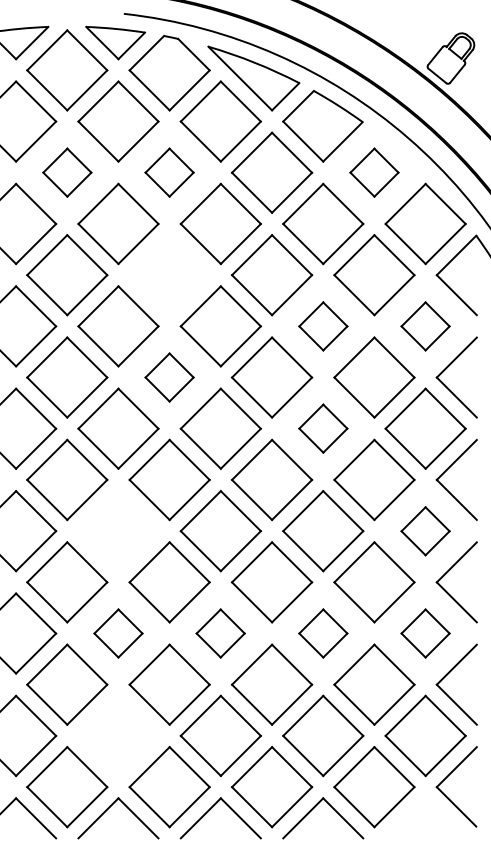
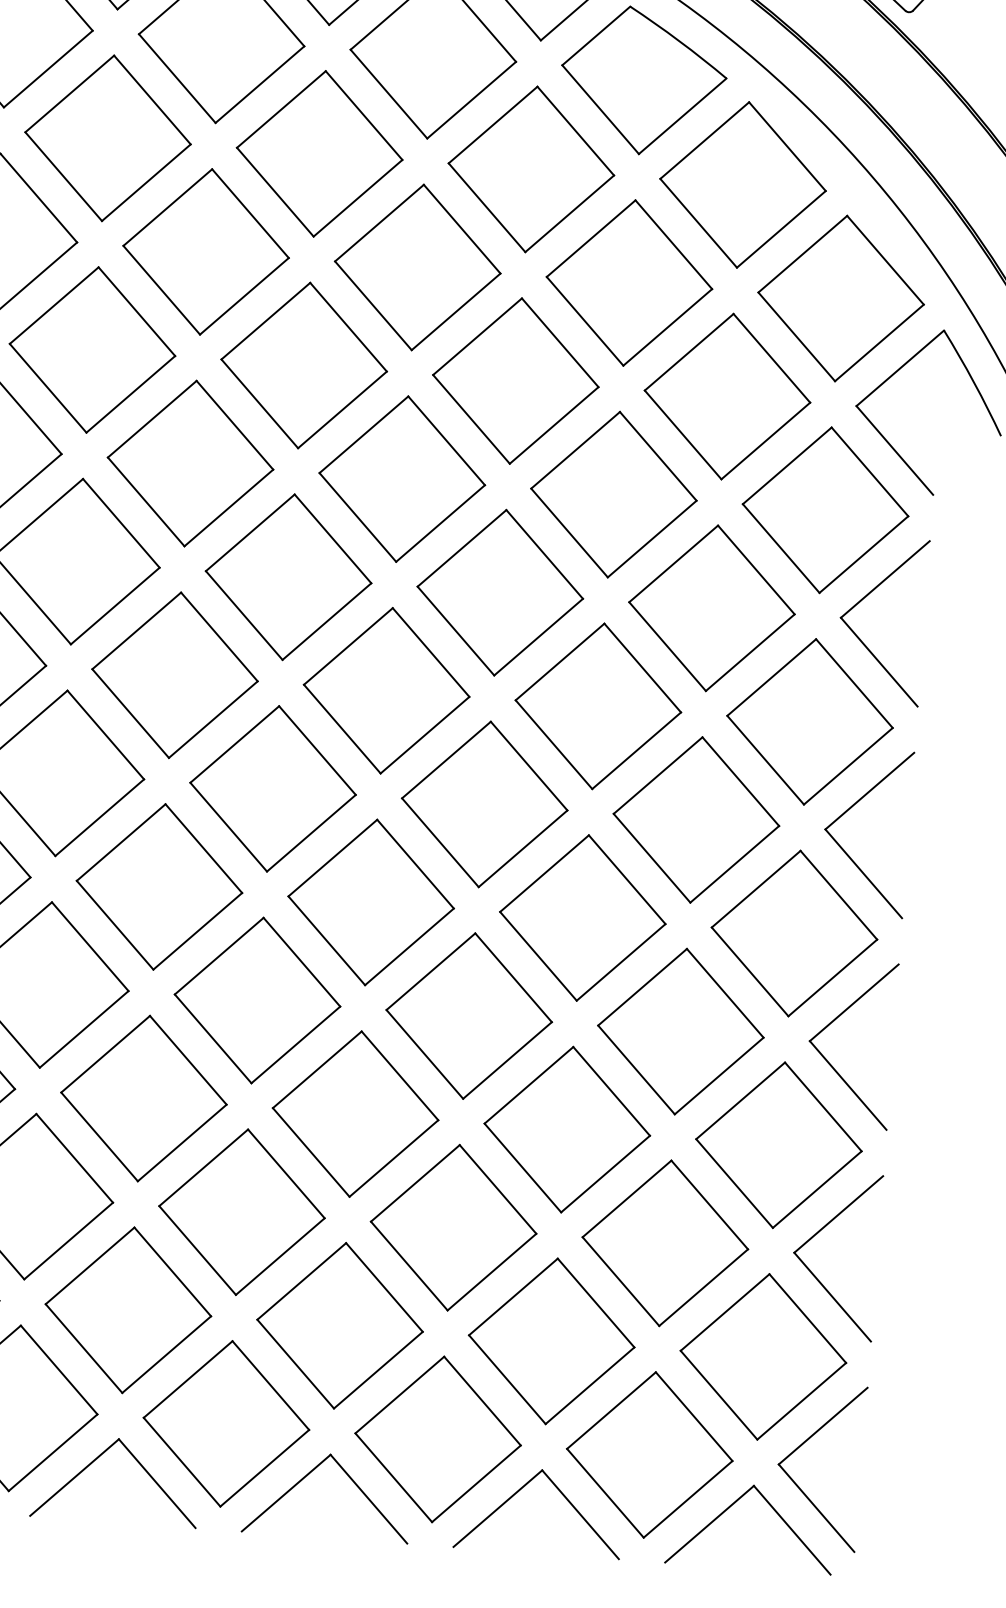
part: (67, 172) -> (108, 137), size x1.67
part: (169, 172) -> (319, 153), size x1.67
part: (374, 172) -> (743, 184), size x1.67
part: (169, 275) -> (303, 366), added
part: (323, 326) -> (614, 494), size x1.67
part: (425, 326) -> (825, 510), size x1.67
part: (169, 377) -> (288, 577), size x1.67
part: (323, 428) -> (598, 705), size x1.67
part: (118, 531) -> (159, 887), added
part: (425, 531) -> (794, 934), size x1.67
part: (118, 633) -> (144, 1098), size x1.67
part: (220, 633) -> (354, 1114), size x1.67
part: (323, 633) -> (567, 1129), size x1.67
part: (425, 633) -> (778, 1145), size x1.67
part: (118, 735) -> (128, 1309), added
part: (416, 808) -> (733, 1505), added

